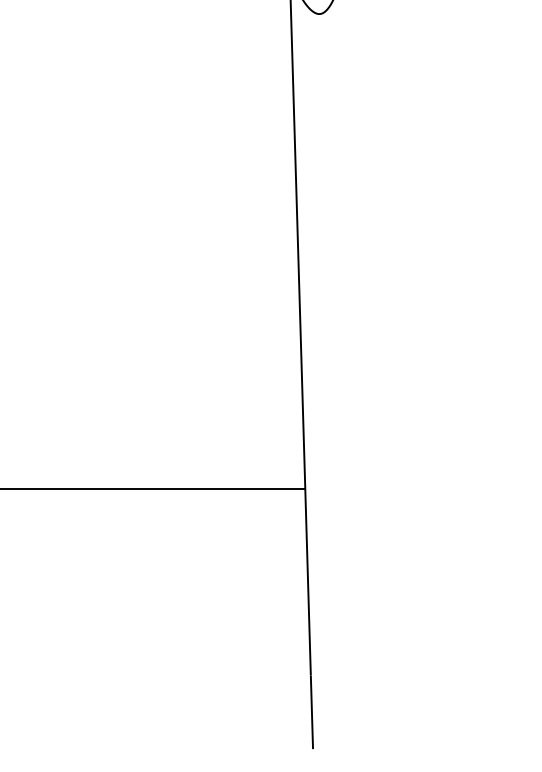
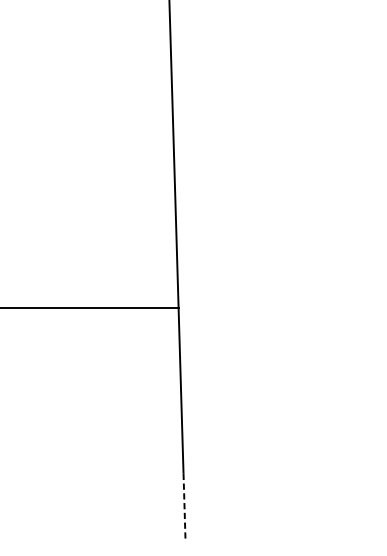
line: (311, 712) -> (184, 506), solid -> dashed

